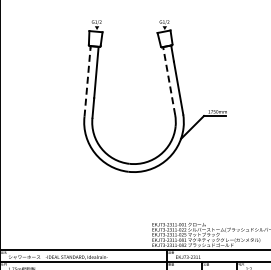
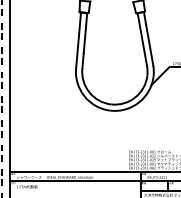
line: (169, 80) -> (142, 39), dashed -> solid
line: (87, 82) -> (78, 40), dashed -> solid

